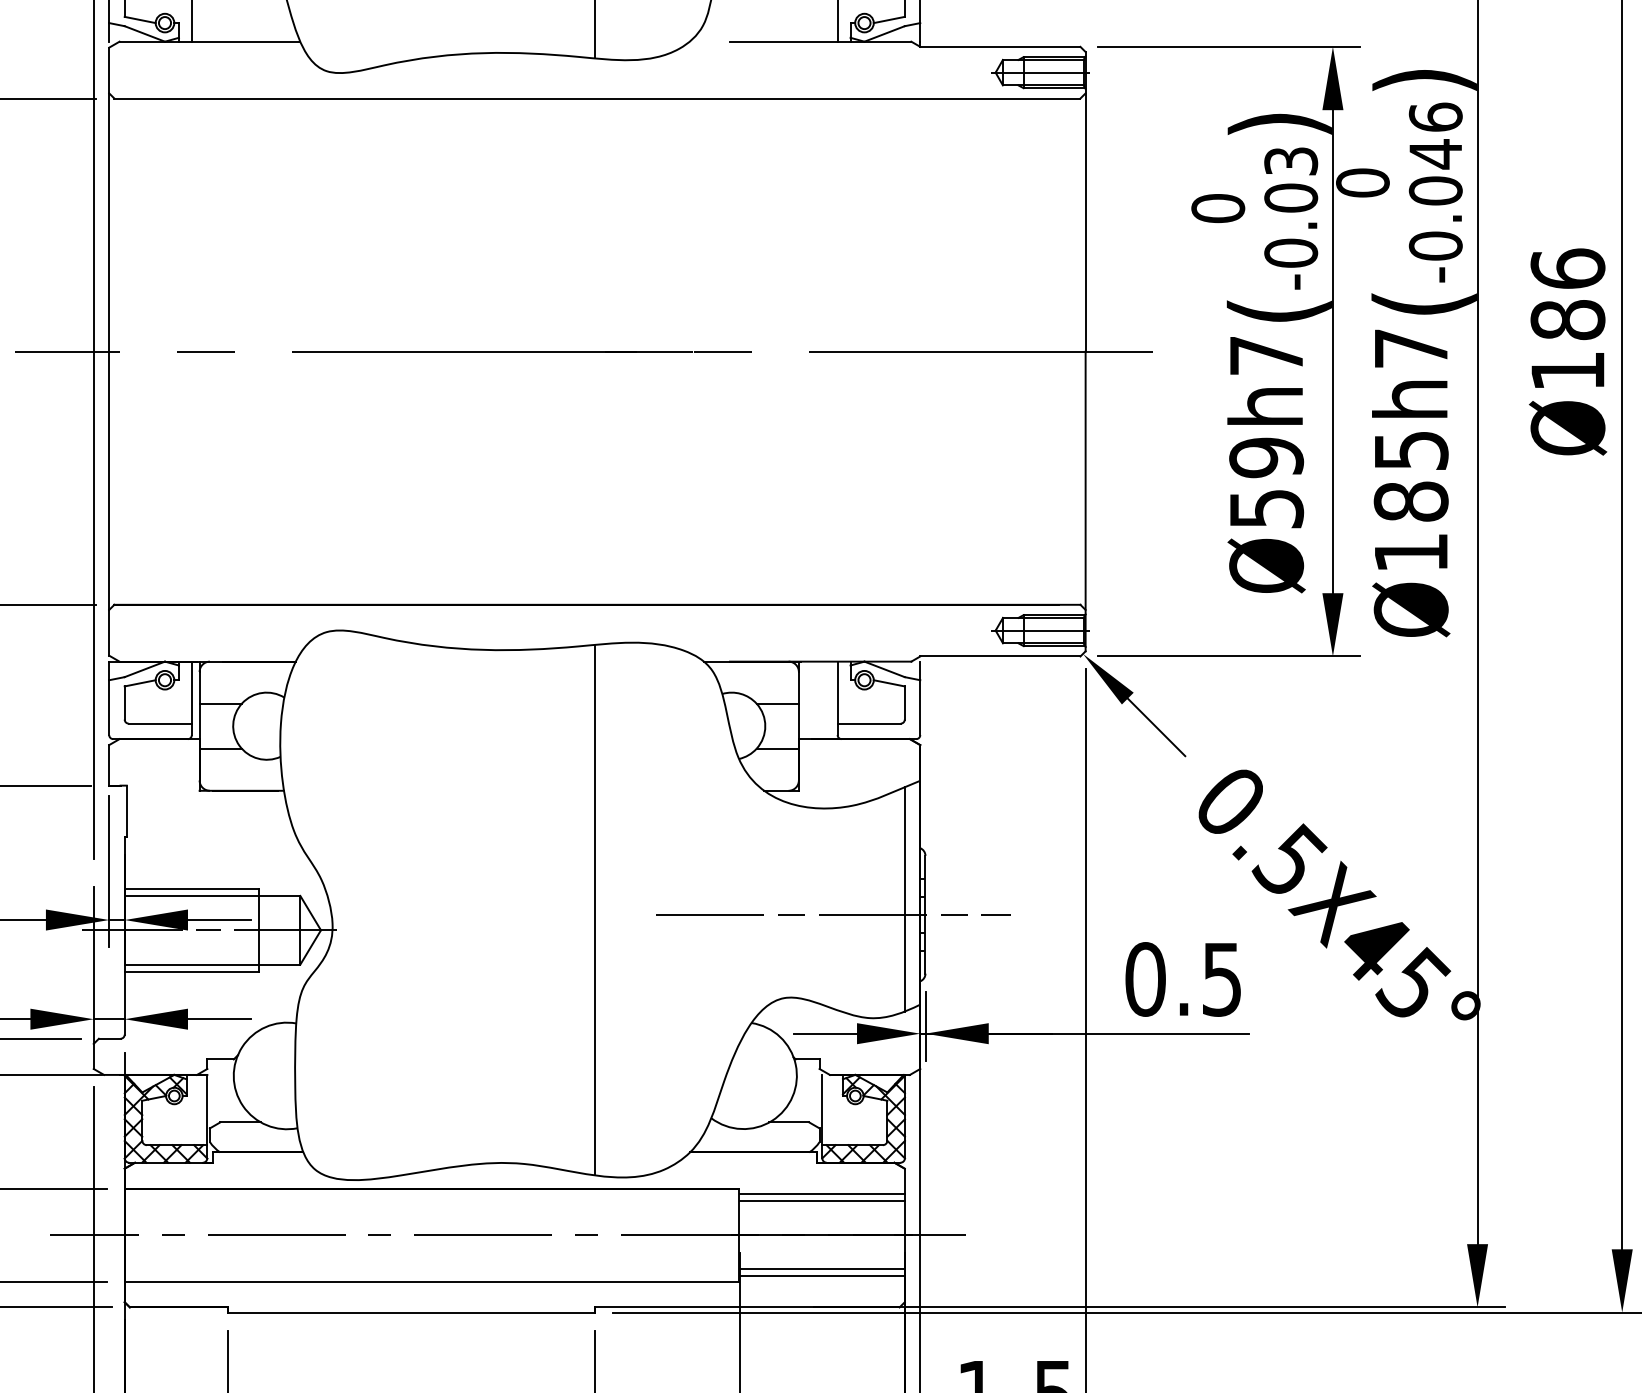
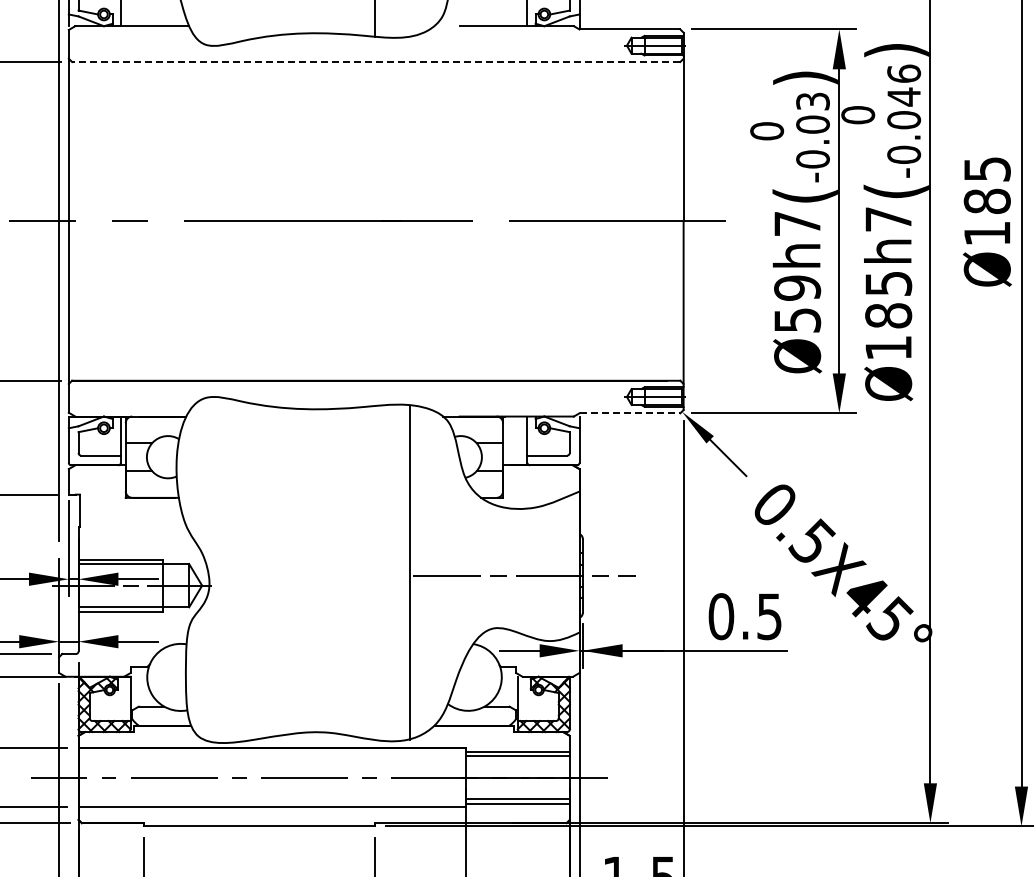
line: (596, 97) -> (375, 61), solid -> dashed
text: (1566, 267) -> (986, 168), Ø186 -> Ø185
line: (1001, 656) -> (630, 413), solid -> dashed
line: (904, 898) -> (569, 565), removed
line: (594, 909) -> (409, 572), moved

